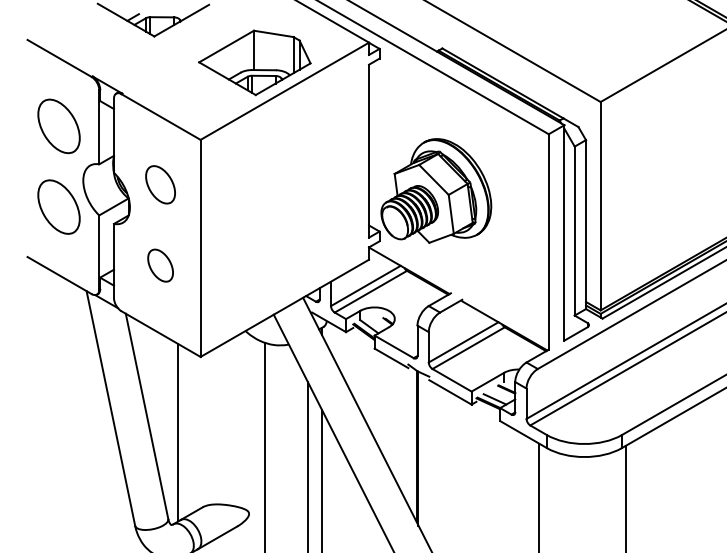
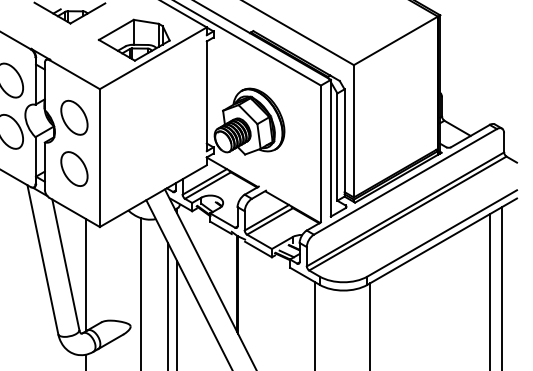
part: (160, 184) -> (74, 117), size x1.43
part: (160, 264) -> (74, 168), size x1.67

